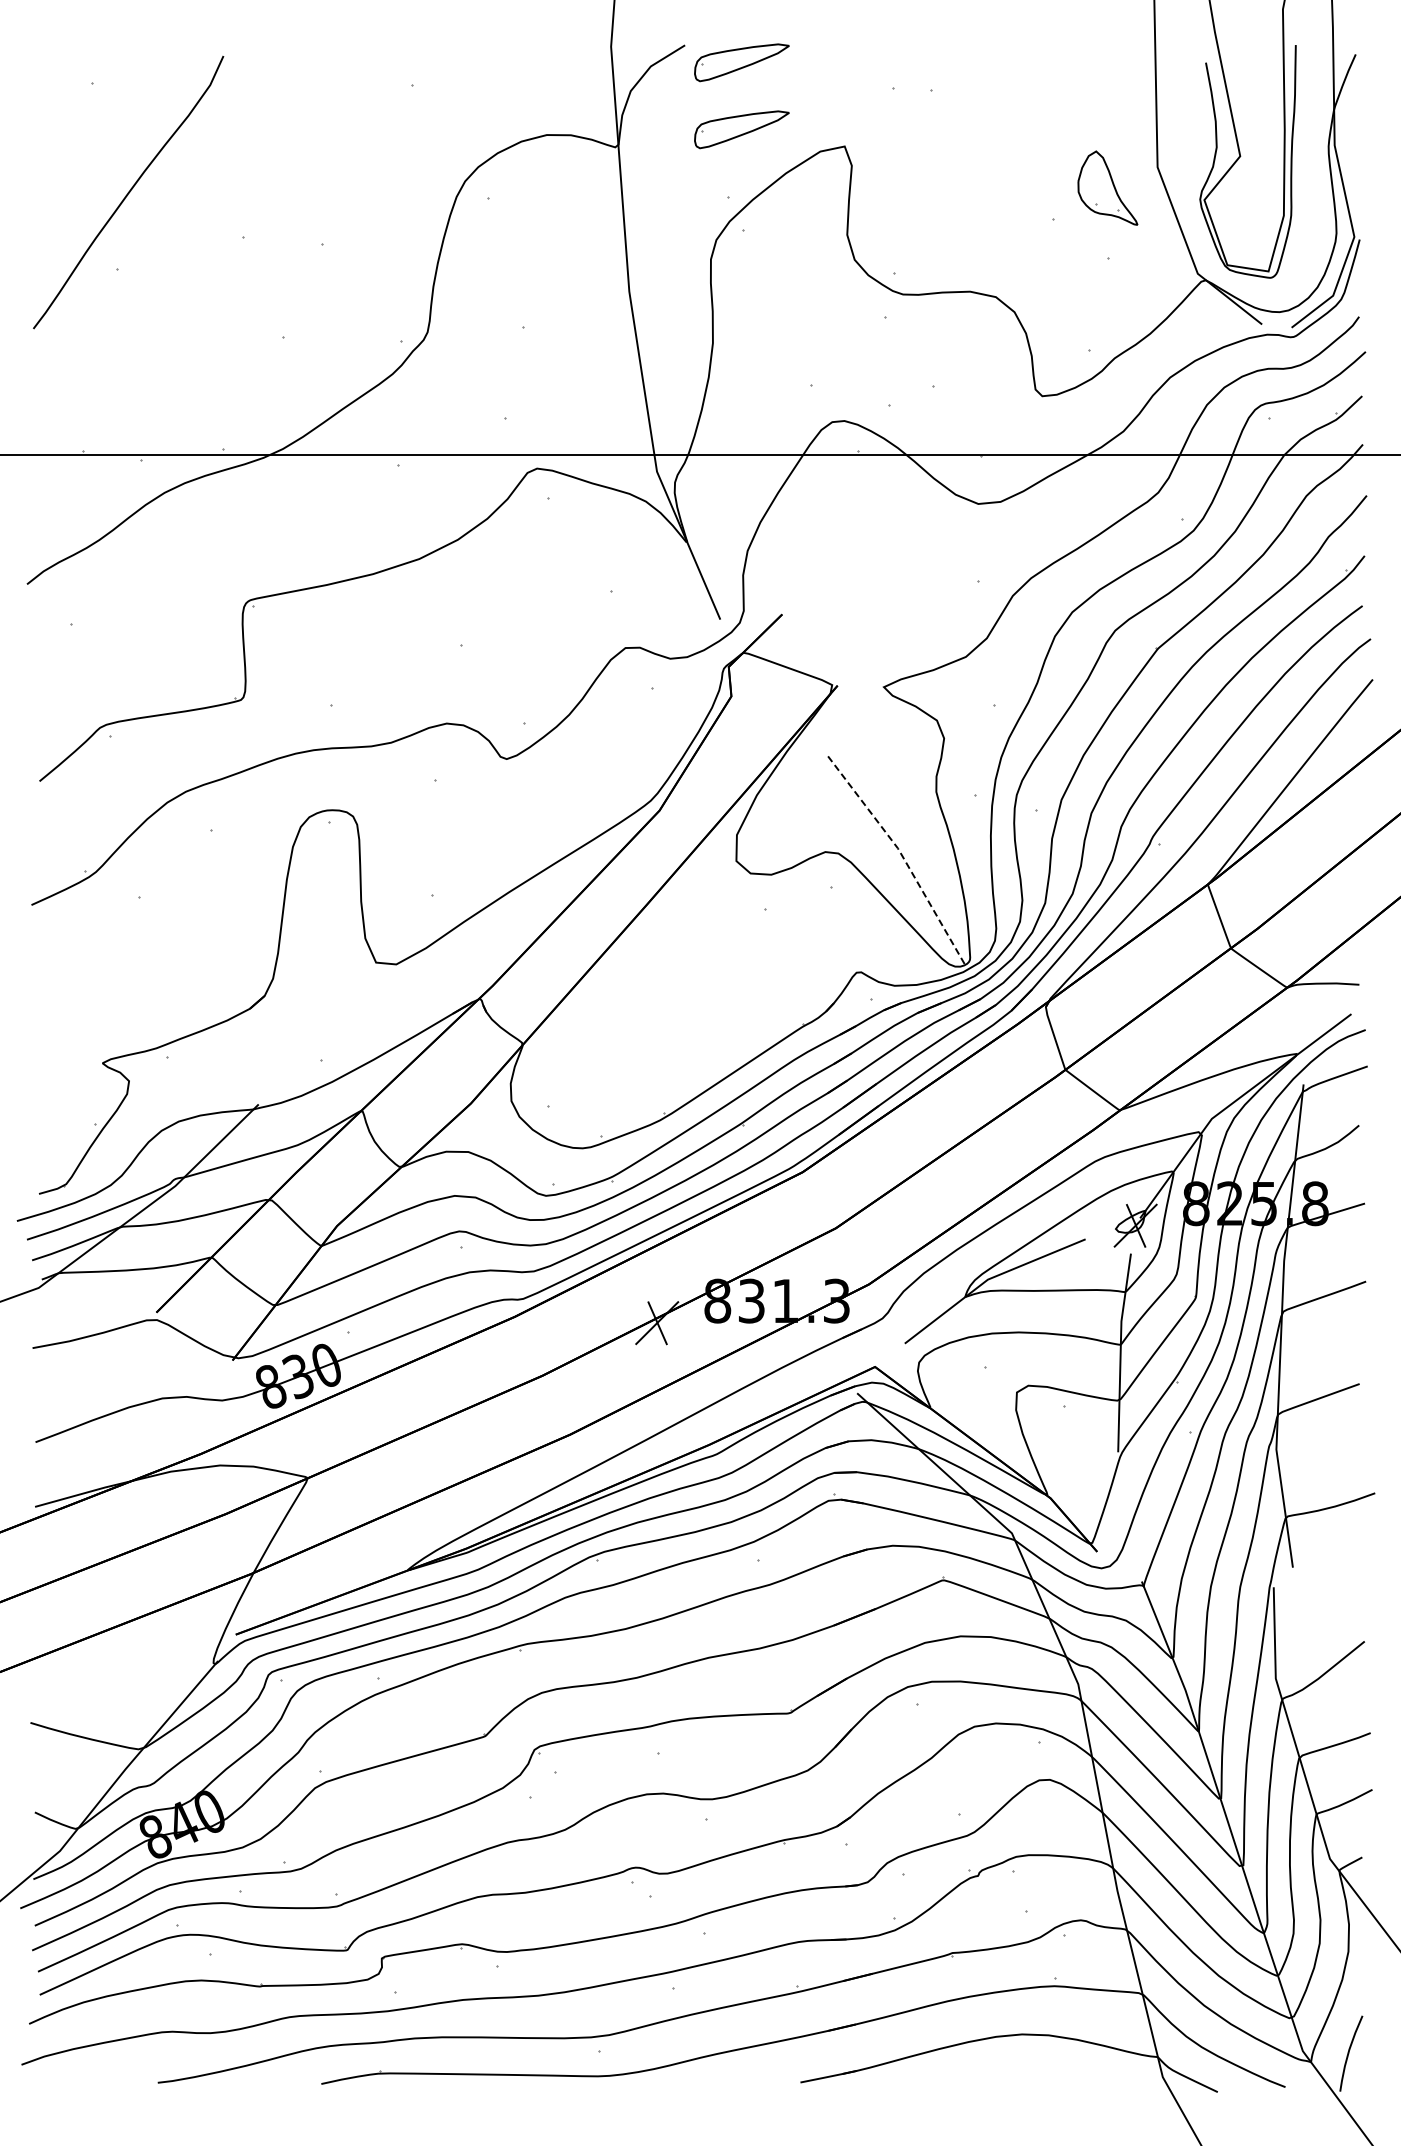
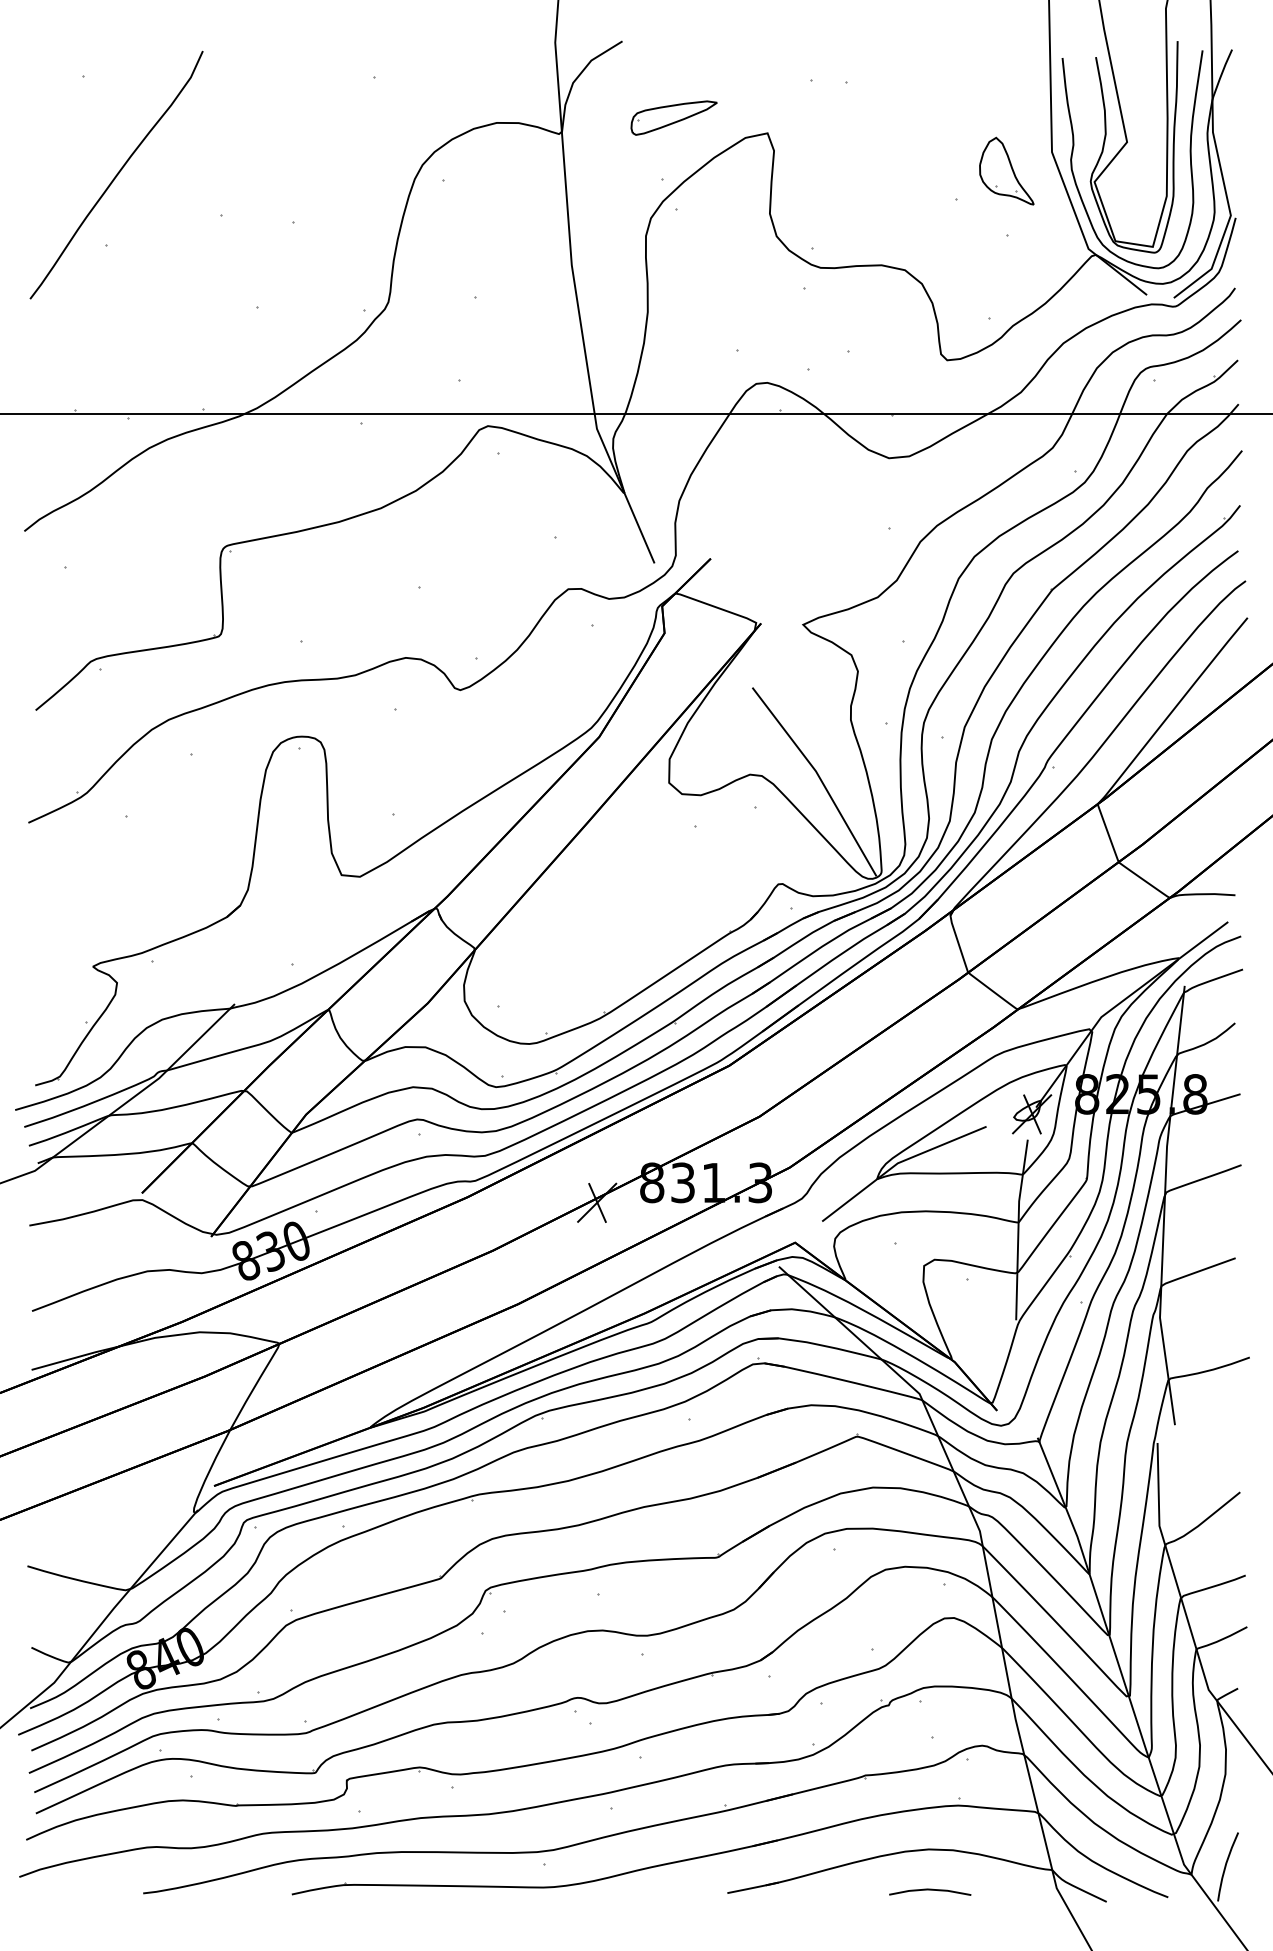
part: (741, 62) -> (673, 56), removed
curve: (1309, 175) -> (1190, 159), added
line: (901, 855) -> (819, 777), dashed -> solid
line: (1023, 2079) -> (930, 1890), added

